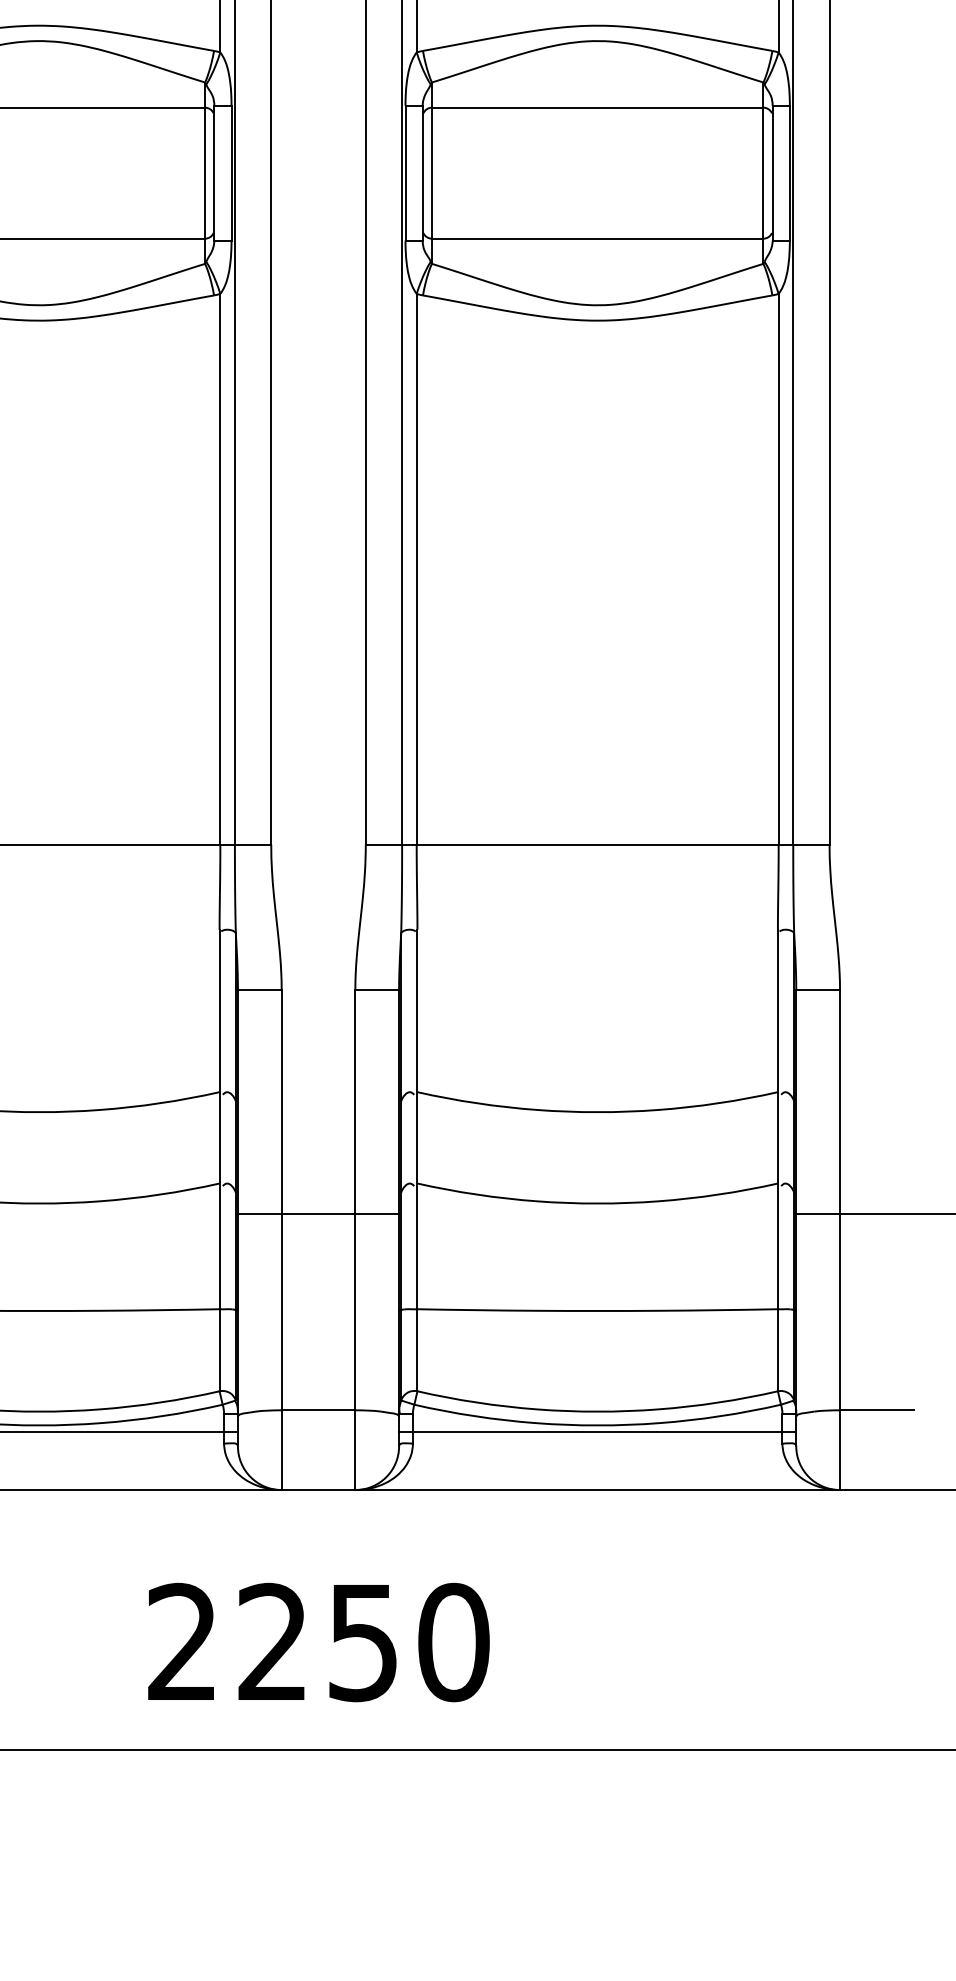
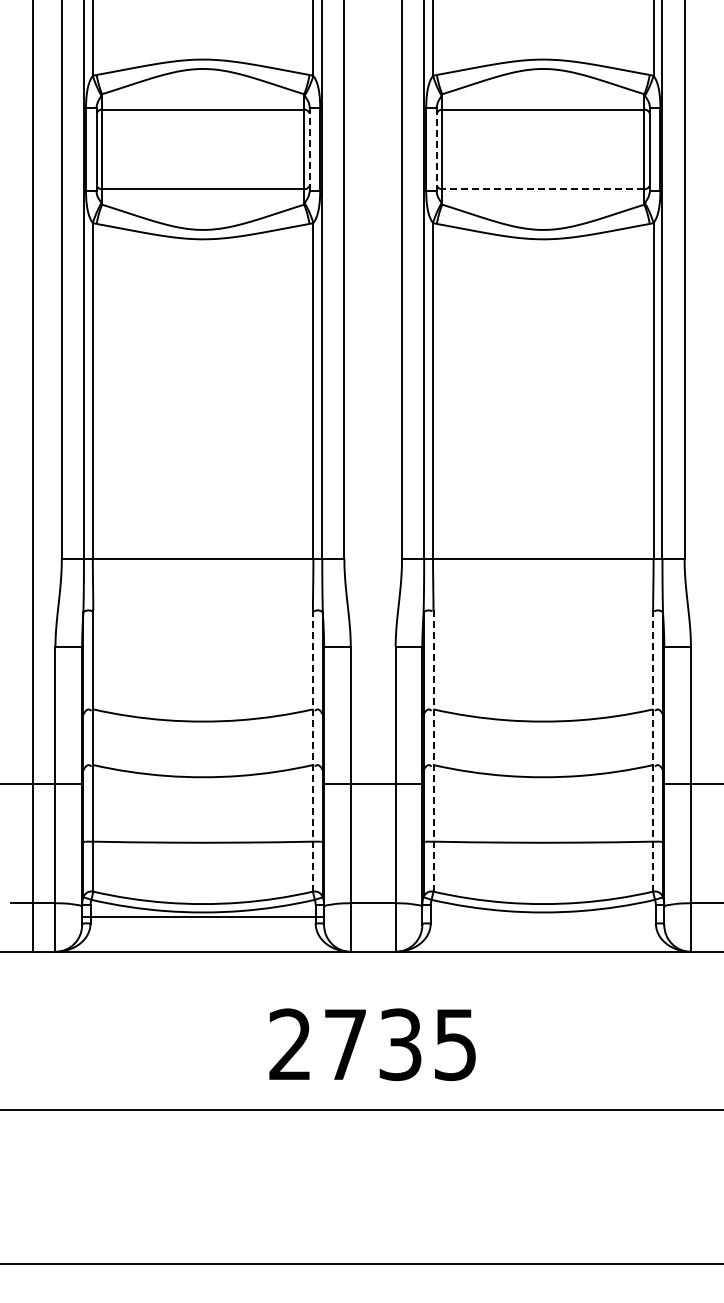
line: (213, 171) -> (309, 148), solid -> dashed
line: (422, 173) -> (436, 149), solid -> dashed
line: (596, 238) -> (542, 189), solid -> dashed
line: (218, 1161) -> (312, 751), solid -> dashed
line: (417, 1161) -> (433, 751), solid -> dashed
line: (778, 1161) -> (653, 751), solid -> dashed
line: (597, 1432) -> (543, 916), removed
text: (363, 1642) -> (400, 1044), 2250 -> 2735

